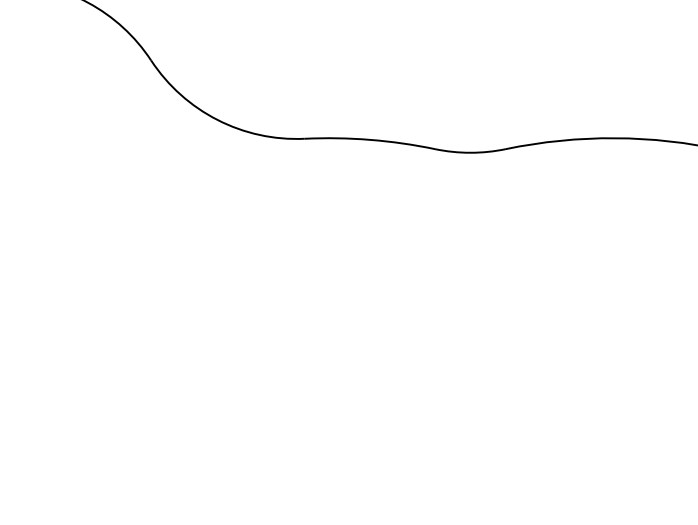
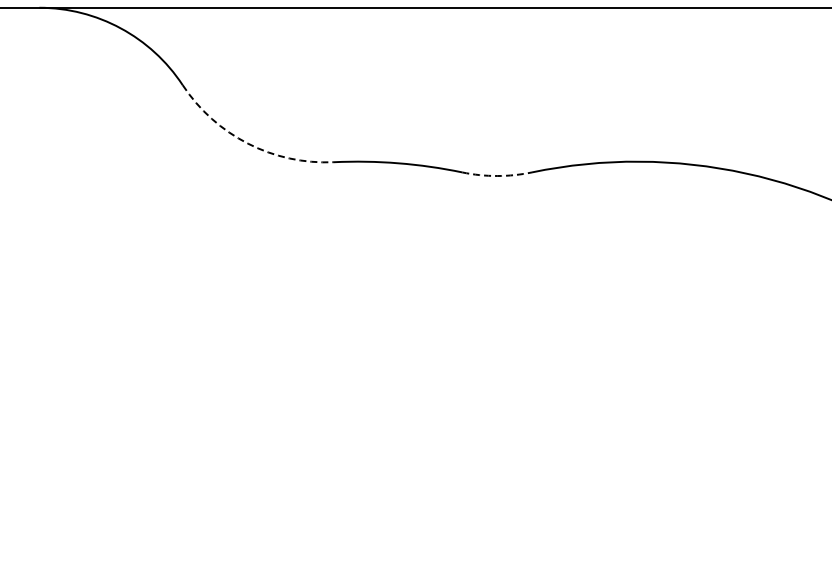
arc: (217, 119) -> (248, 143), solid -> dashed
arc: (470, 153) -> (497, 176), solid -> dashed

